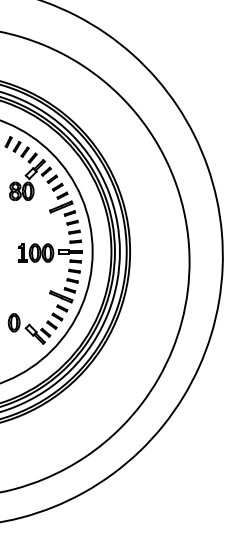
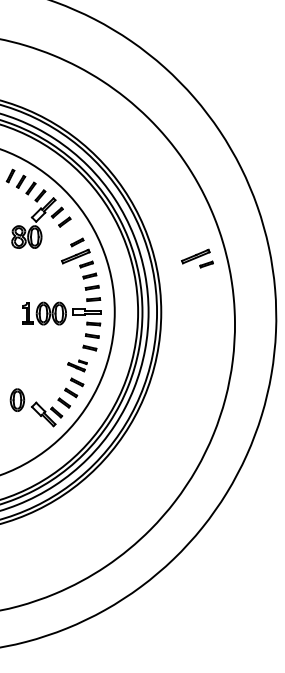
part: (57, 186) -> (71, 231), removed
part: (159, 208) -> (197, 258), added
part: (62, 294) -> (77, 365), size x0.6

